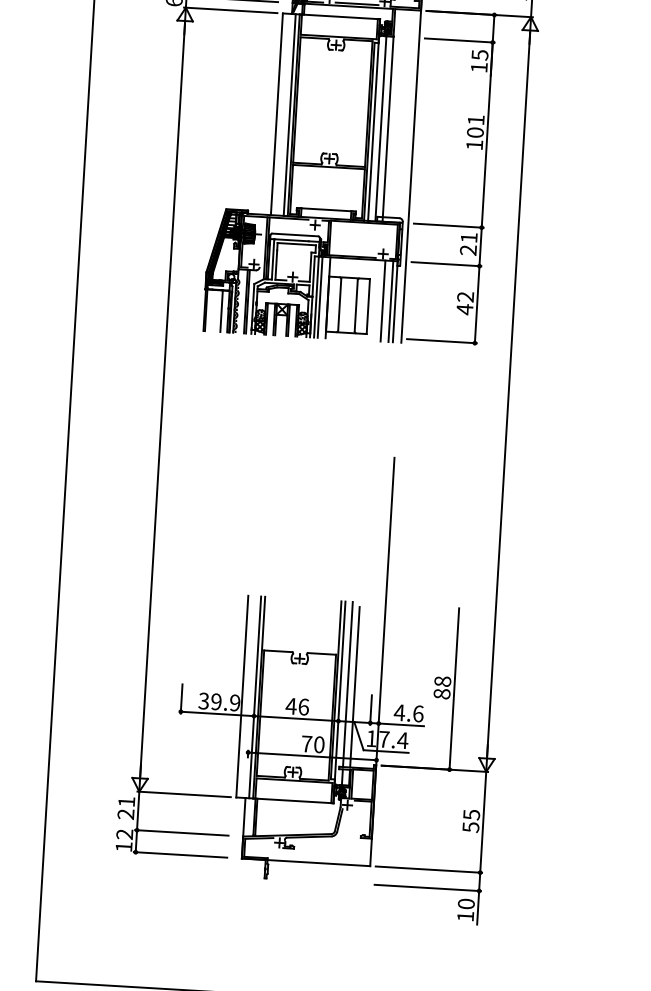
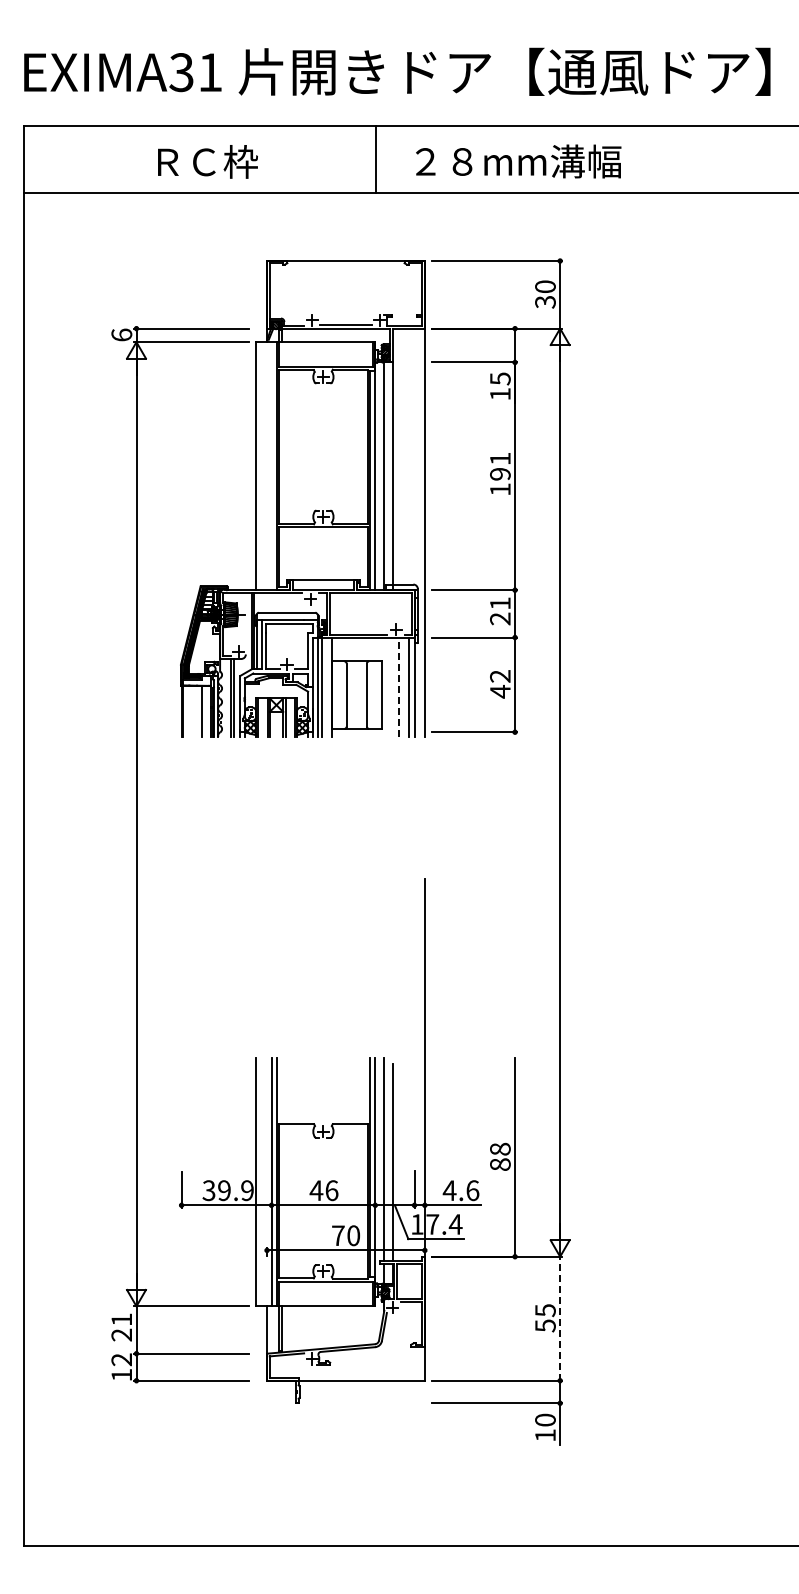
line: (289, 115) -> (271, 466), removed
text: (475, 132) -> (500, 473), 101 -> 191
line: (383, 301) -> (399, 687), solid -> dashed
line: (483, 822) -> (560, 1318), solid -> dashed

